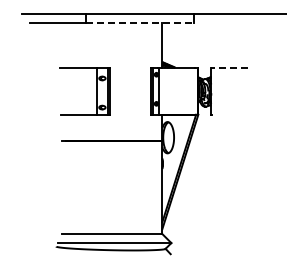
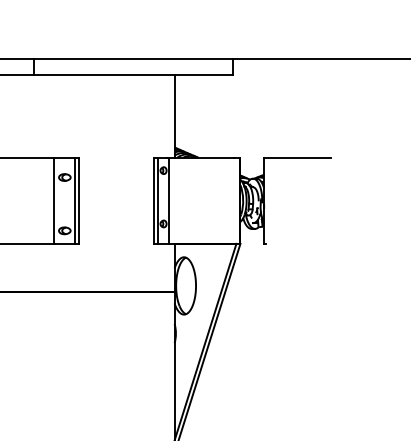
line: (140, 22) -> (134, 75), dashed -> solid
line: (228, 67) -> (295, 157), dashed -> solid

